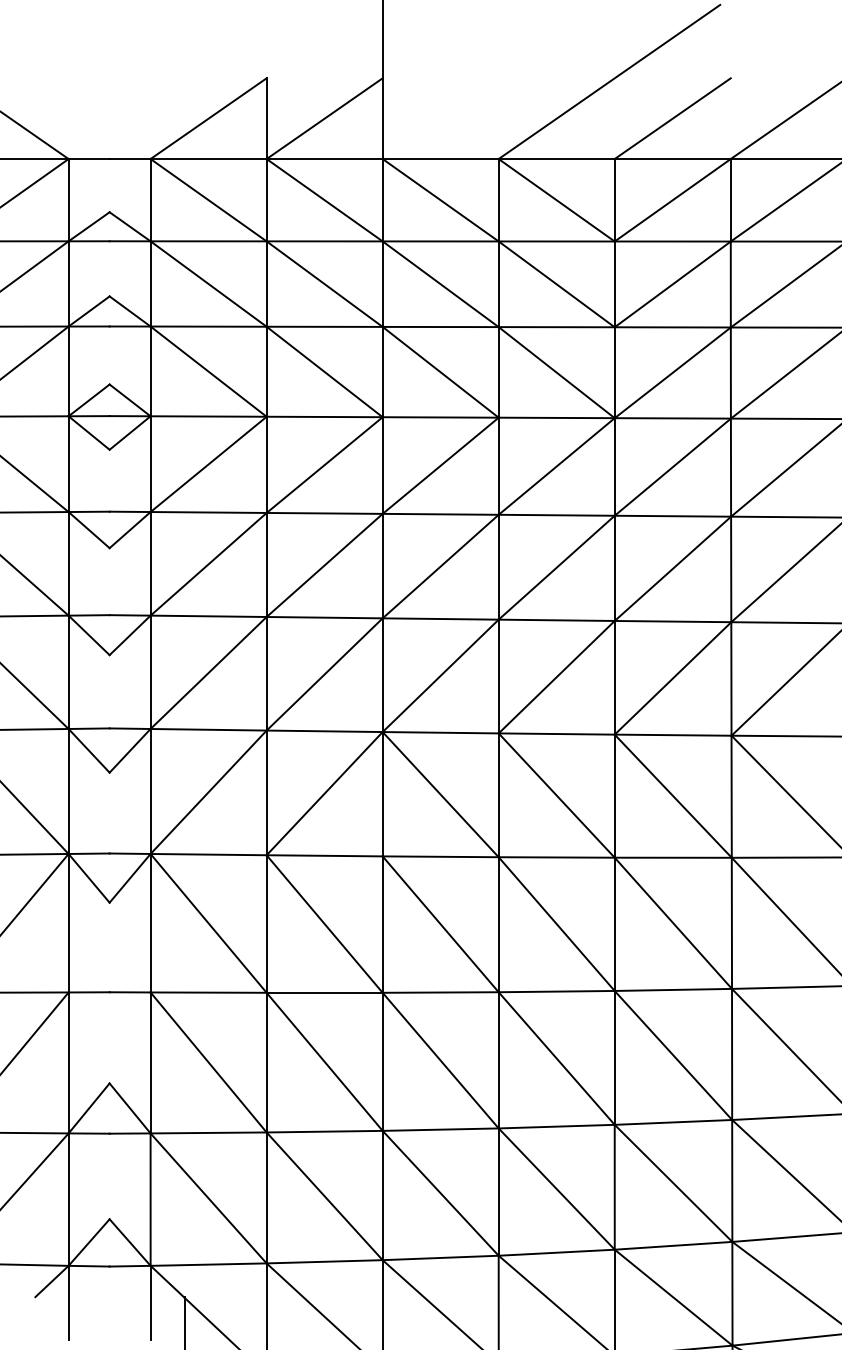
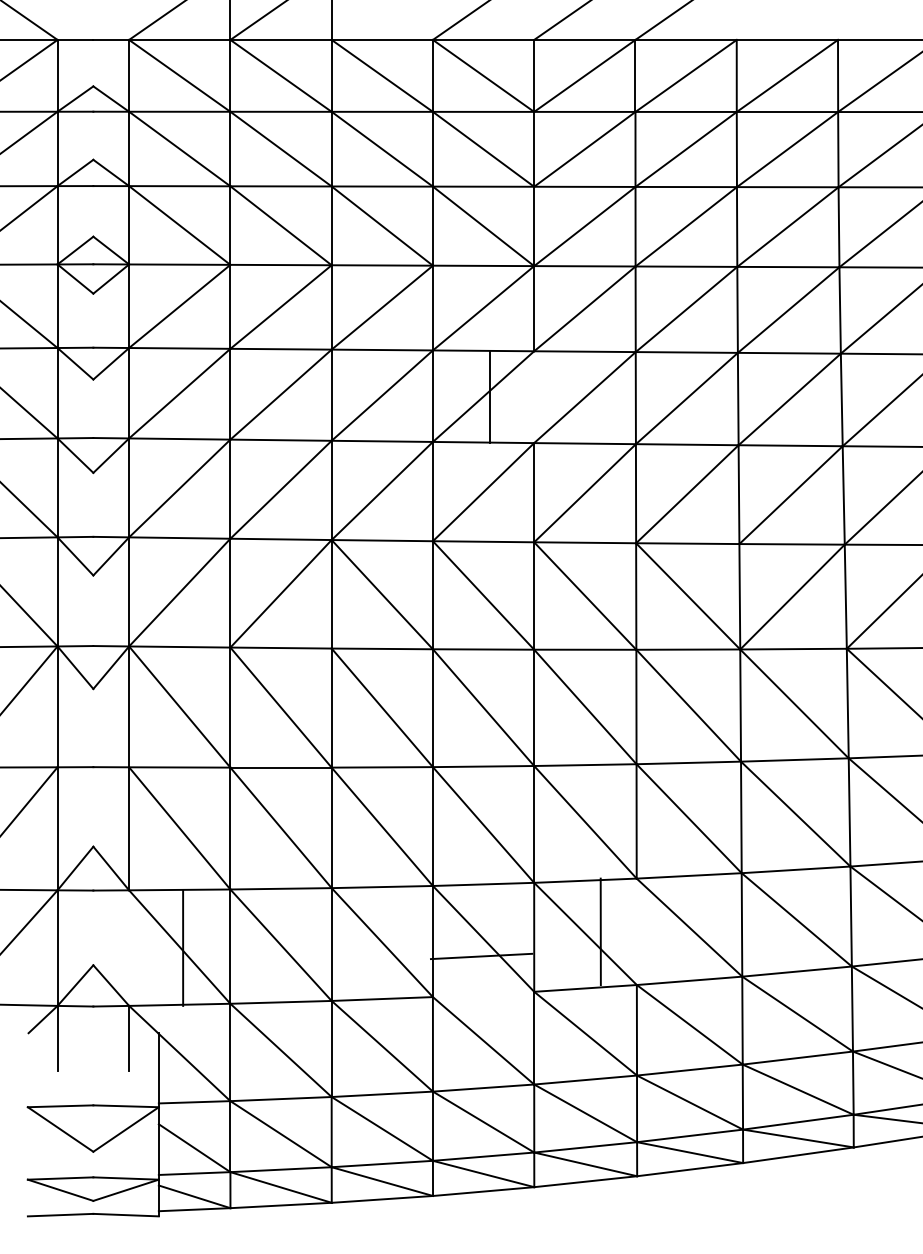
line: (615, 568) -> (490, 397), moved
line: (731, 1180) -> (600, 931), moved
line: (151, 1198) -> (183, 947), moved
line: (556, 1252) -> (481, 956), moved

